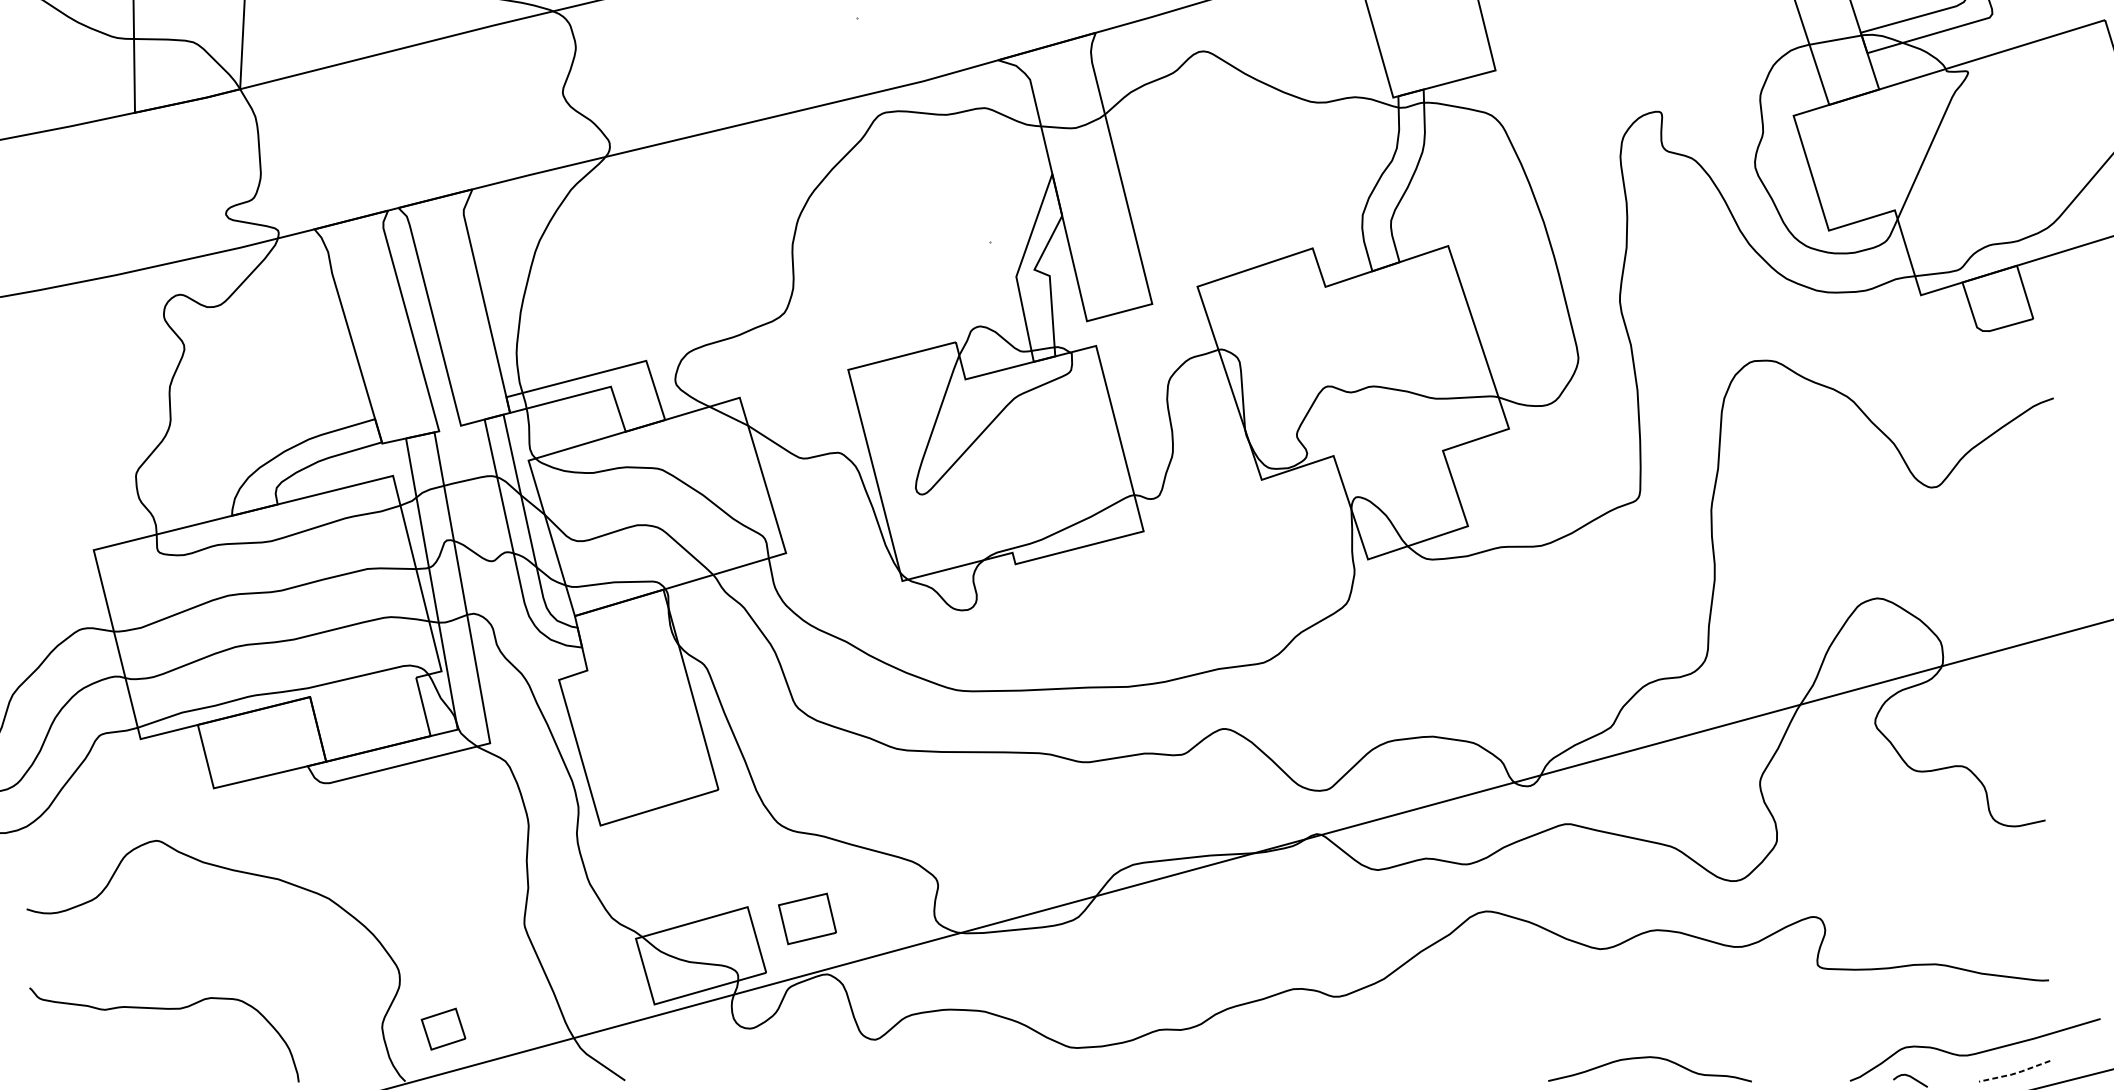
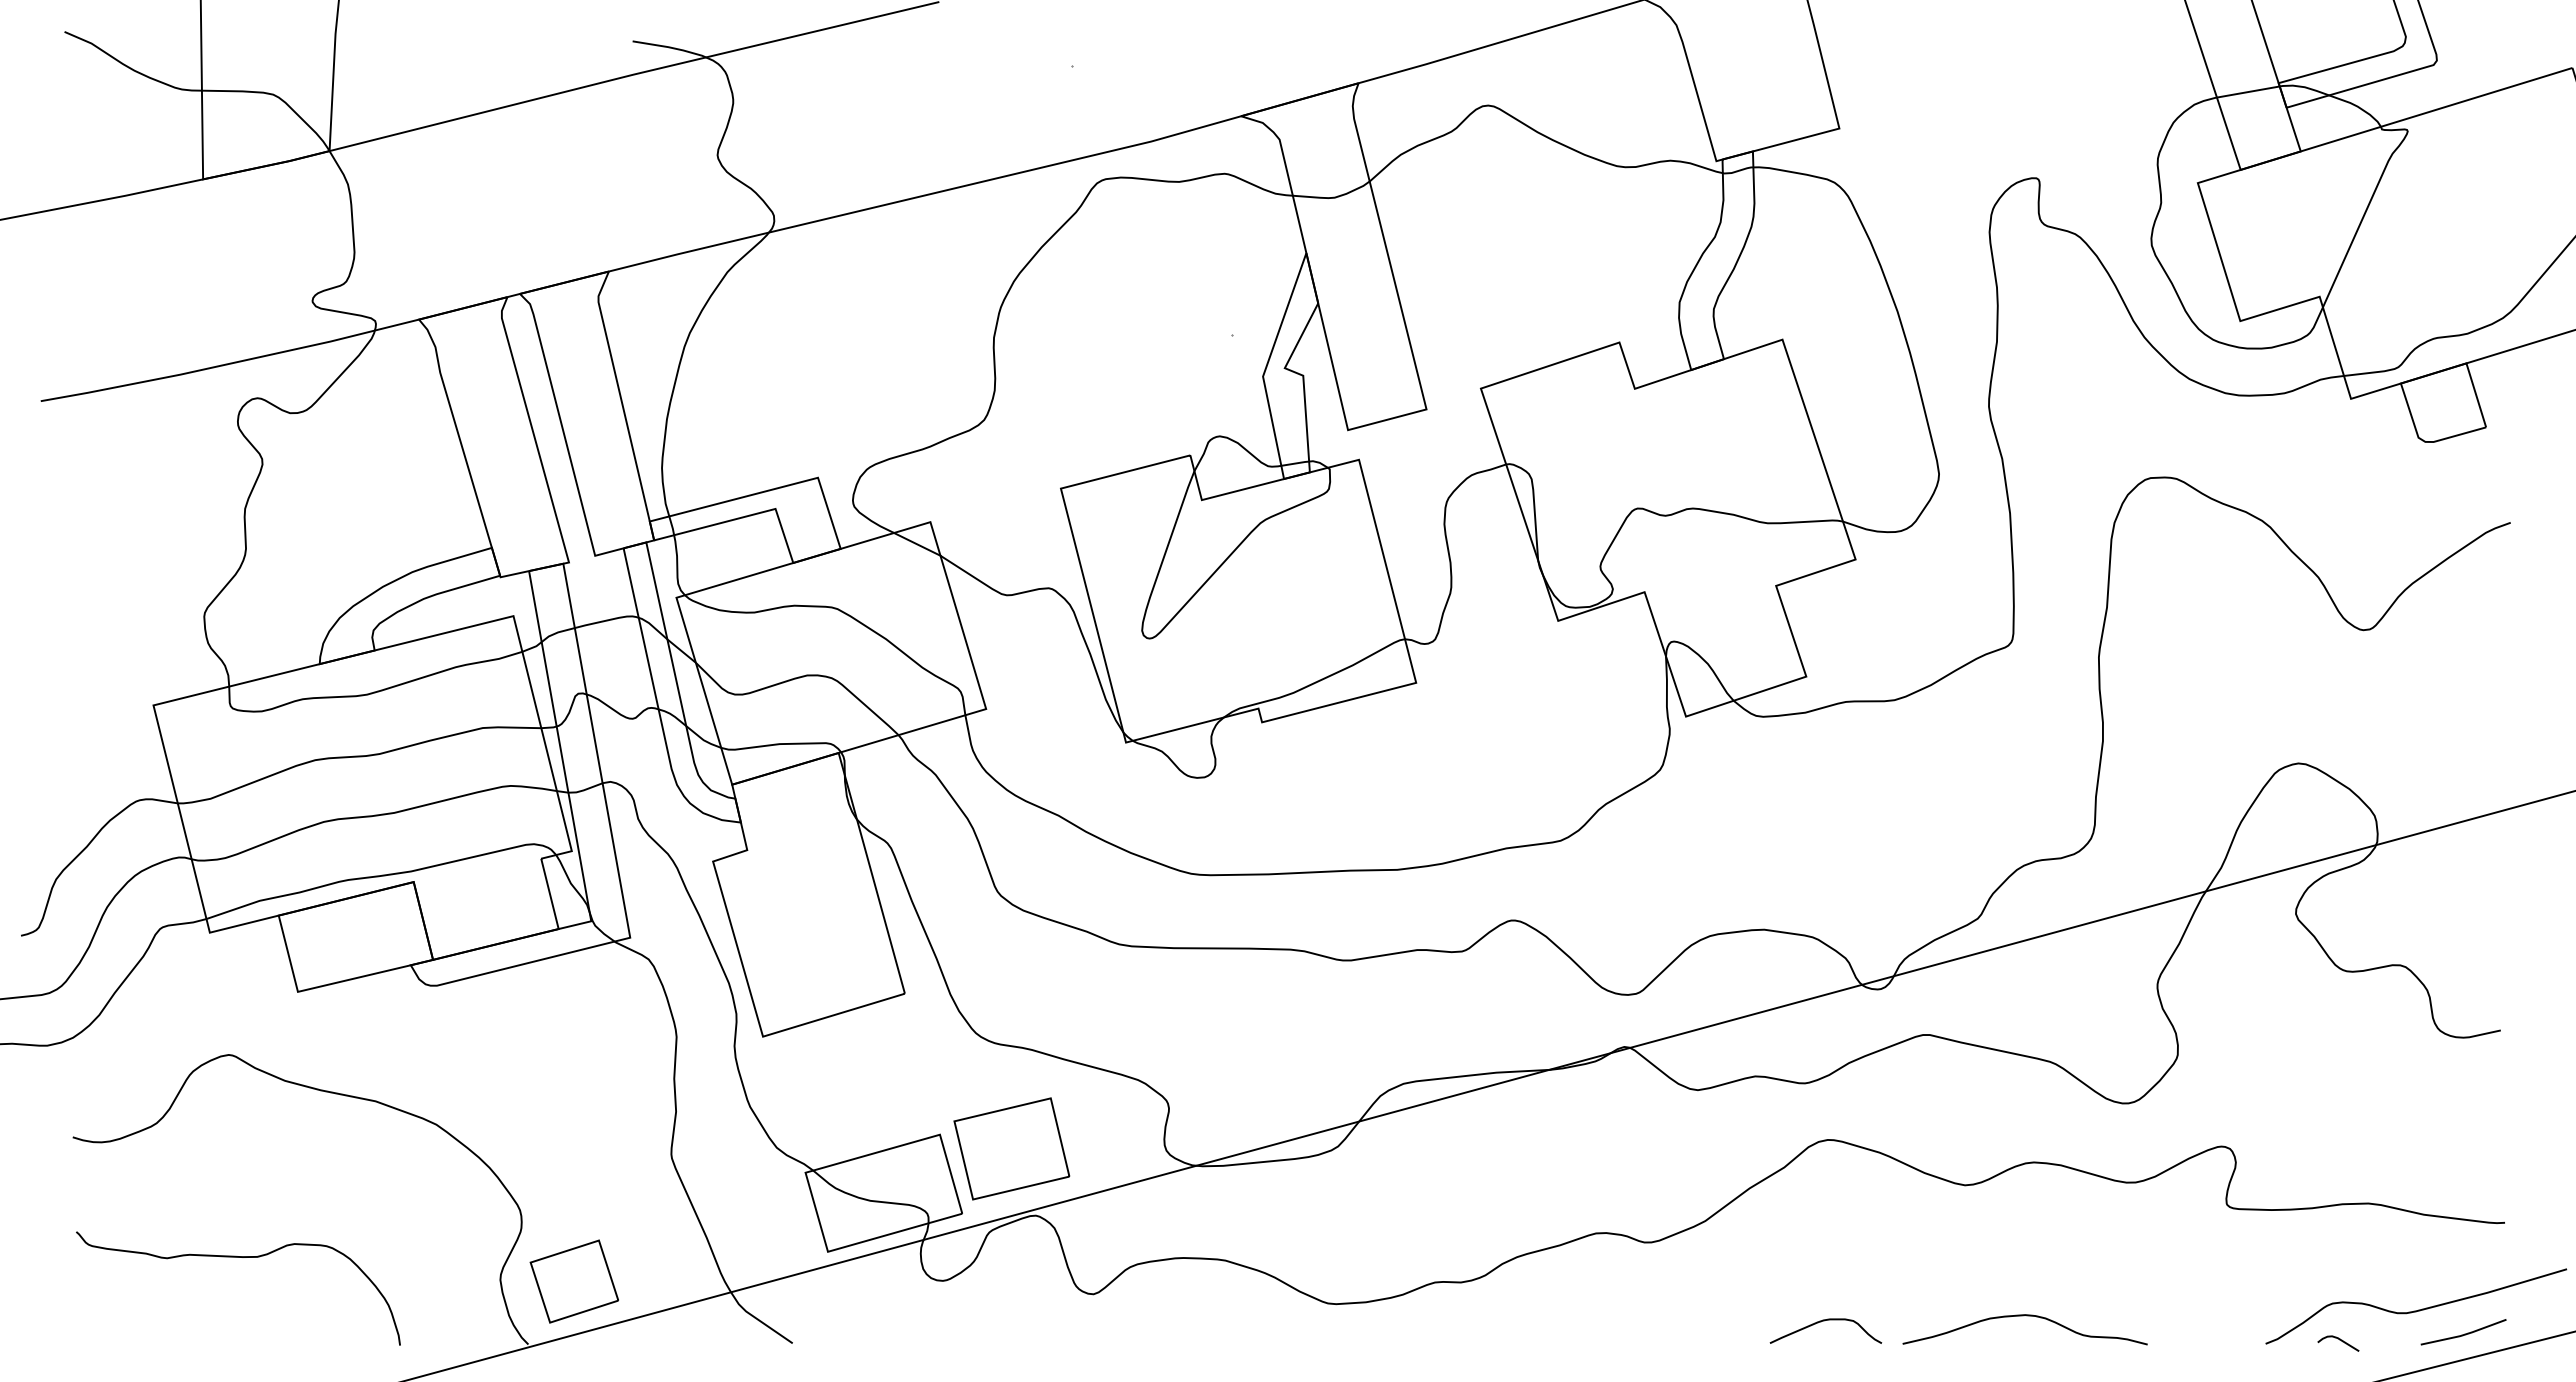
part: (807, 918) -> (1011, 1148), size x1.67
part: (442, 1029) -> (573, 1281), size x1.67
curve: (1480, 1063) -> (1821, 1322), added
line: (2015, 1073) -> (2464, 1334), dashed -> solid

